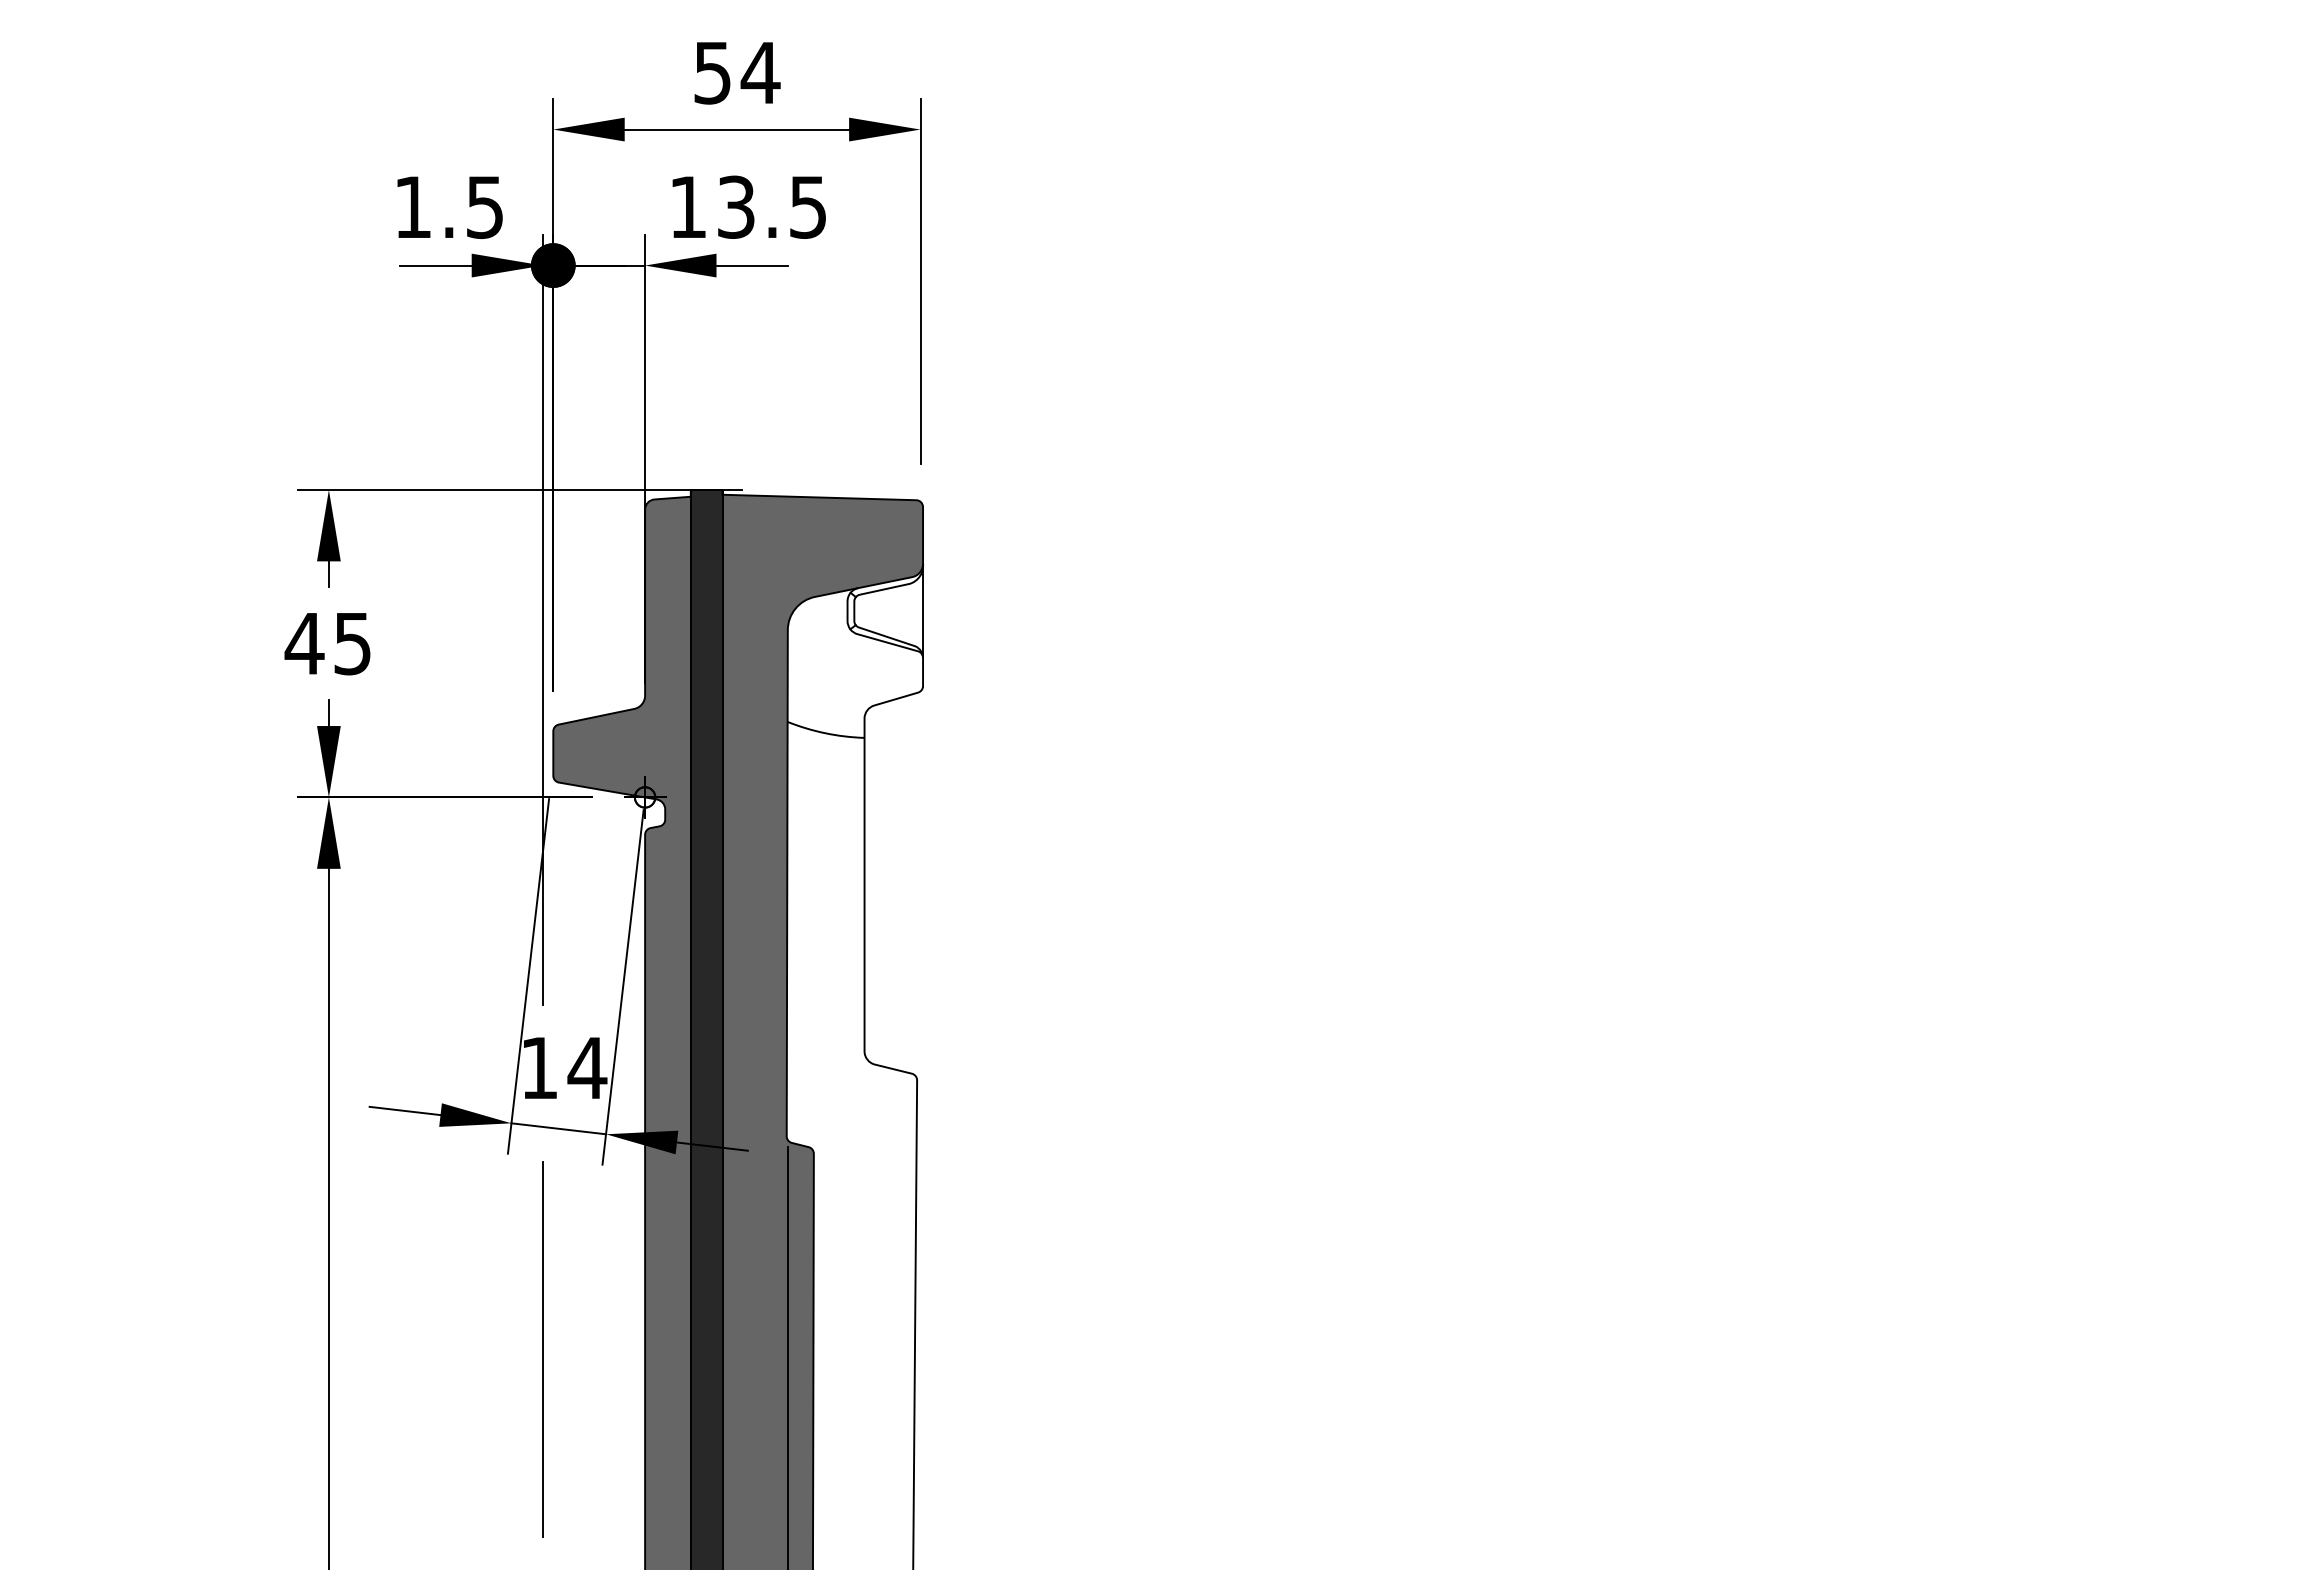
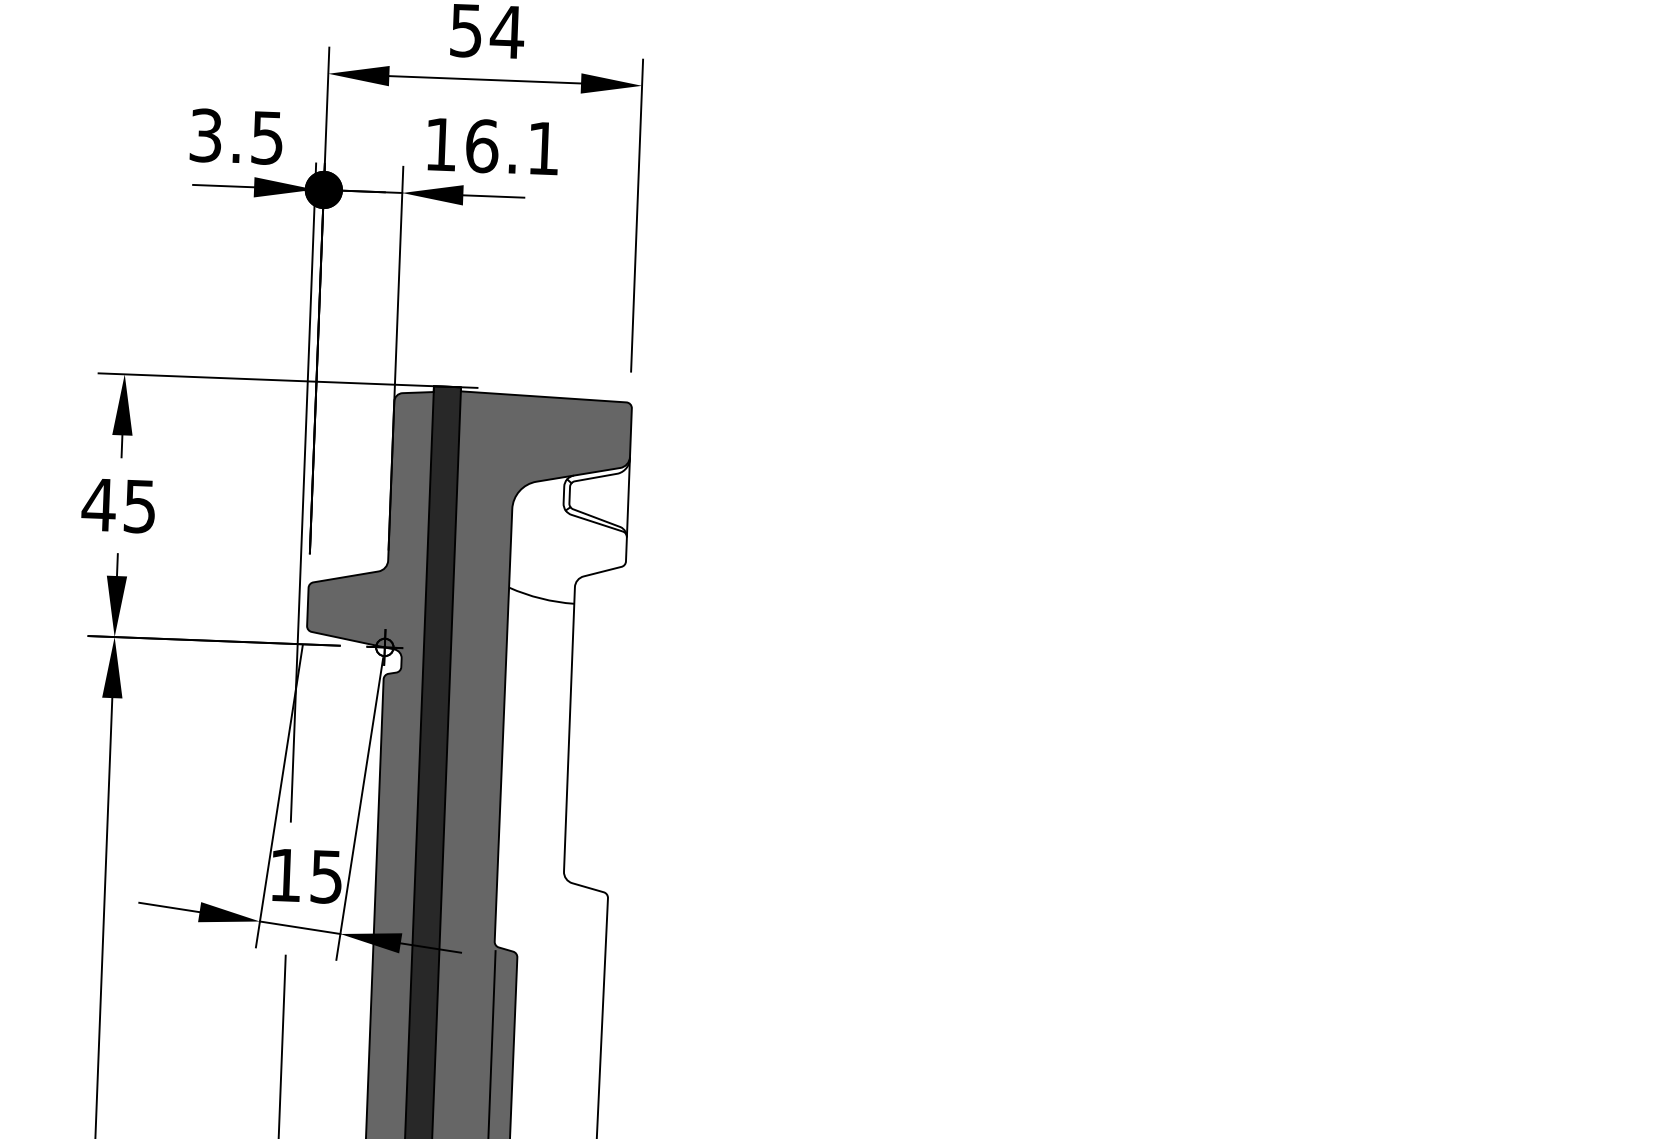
text: (771, 206) -> (512, 146), 13.5 -> 16.1
text: (413, 207) -> (206, 135), 1.5 -> 3.5
text: (587, 1068) -> (326, 877), 14 -> 15

